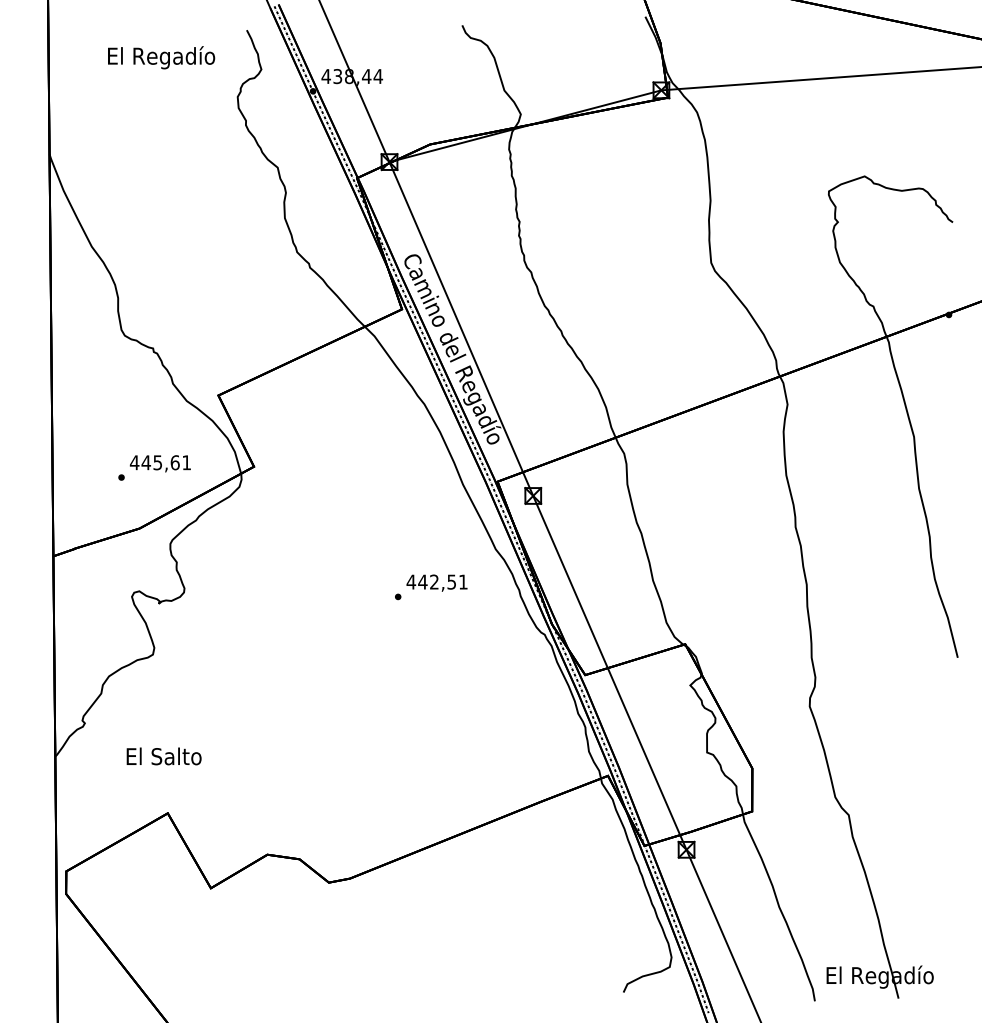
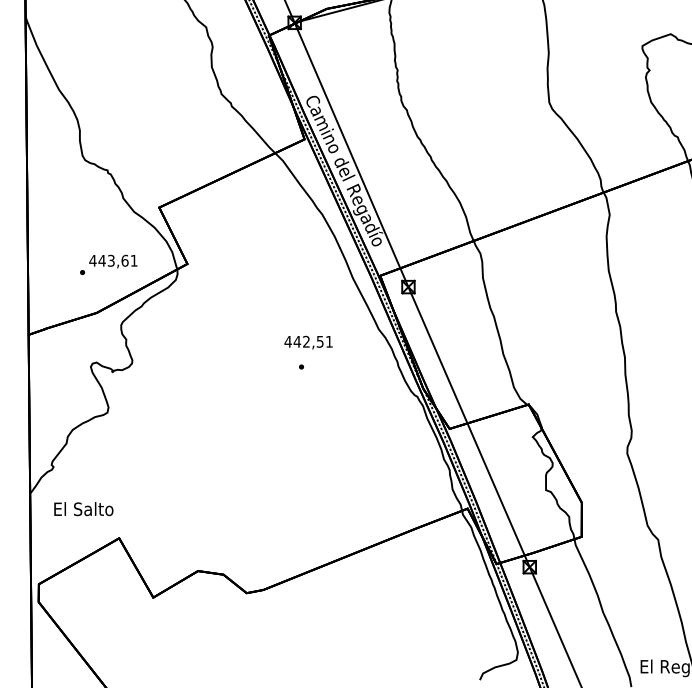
text: (158, 462) -> (111, 260), 445,61 -> 443,61
text: (436, 582) -> (308, 342), moved
text: (163, 756) -> (83, 509), moved

